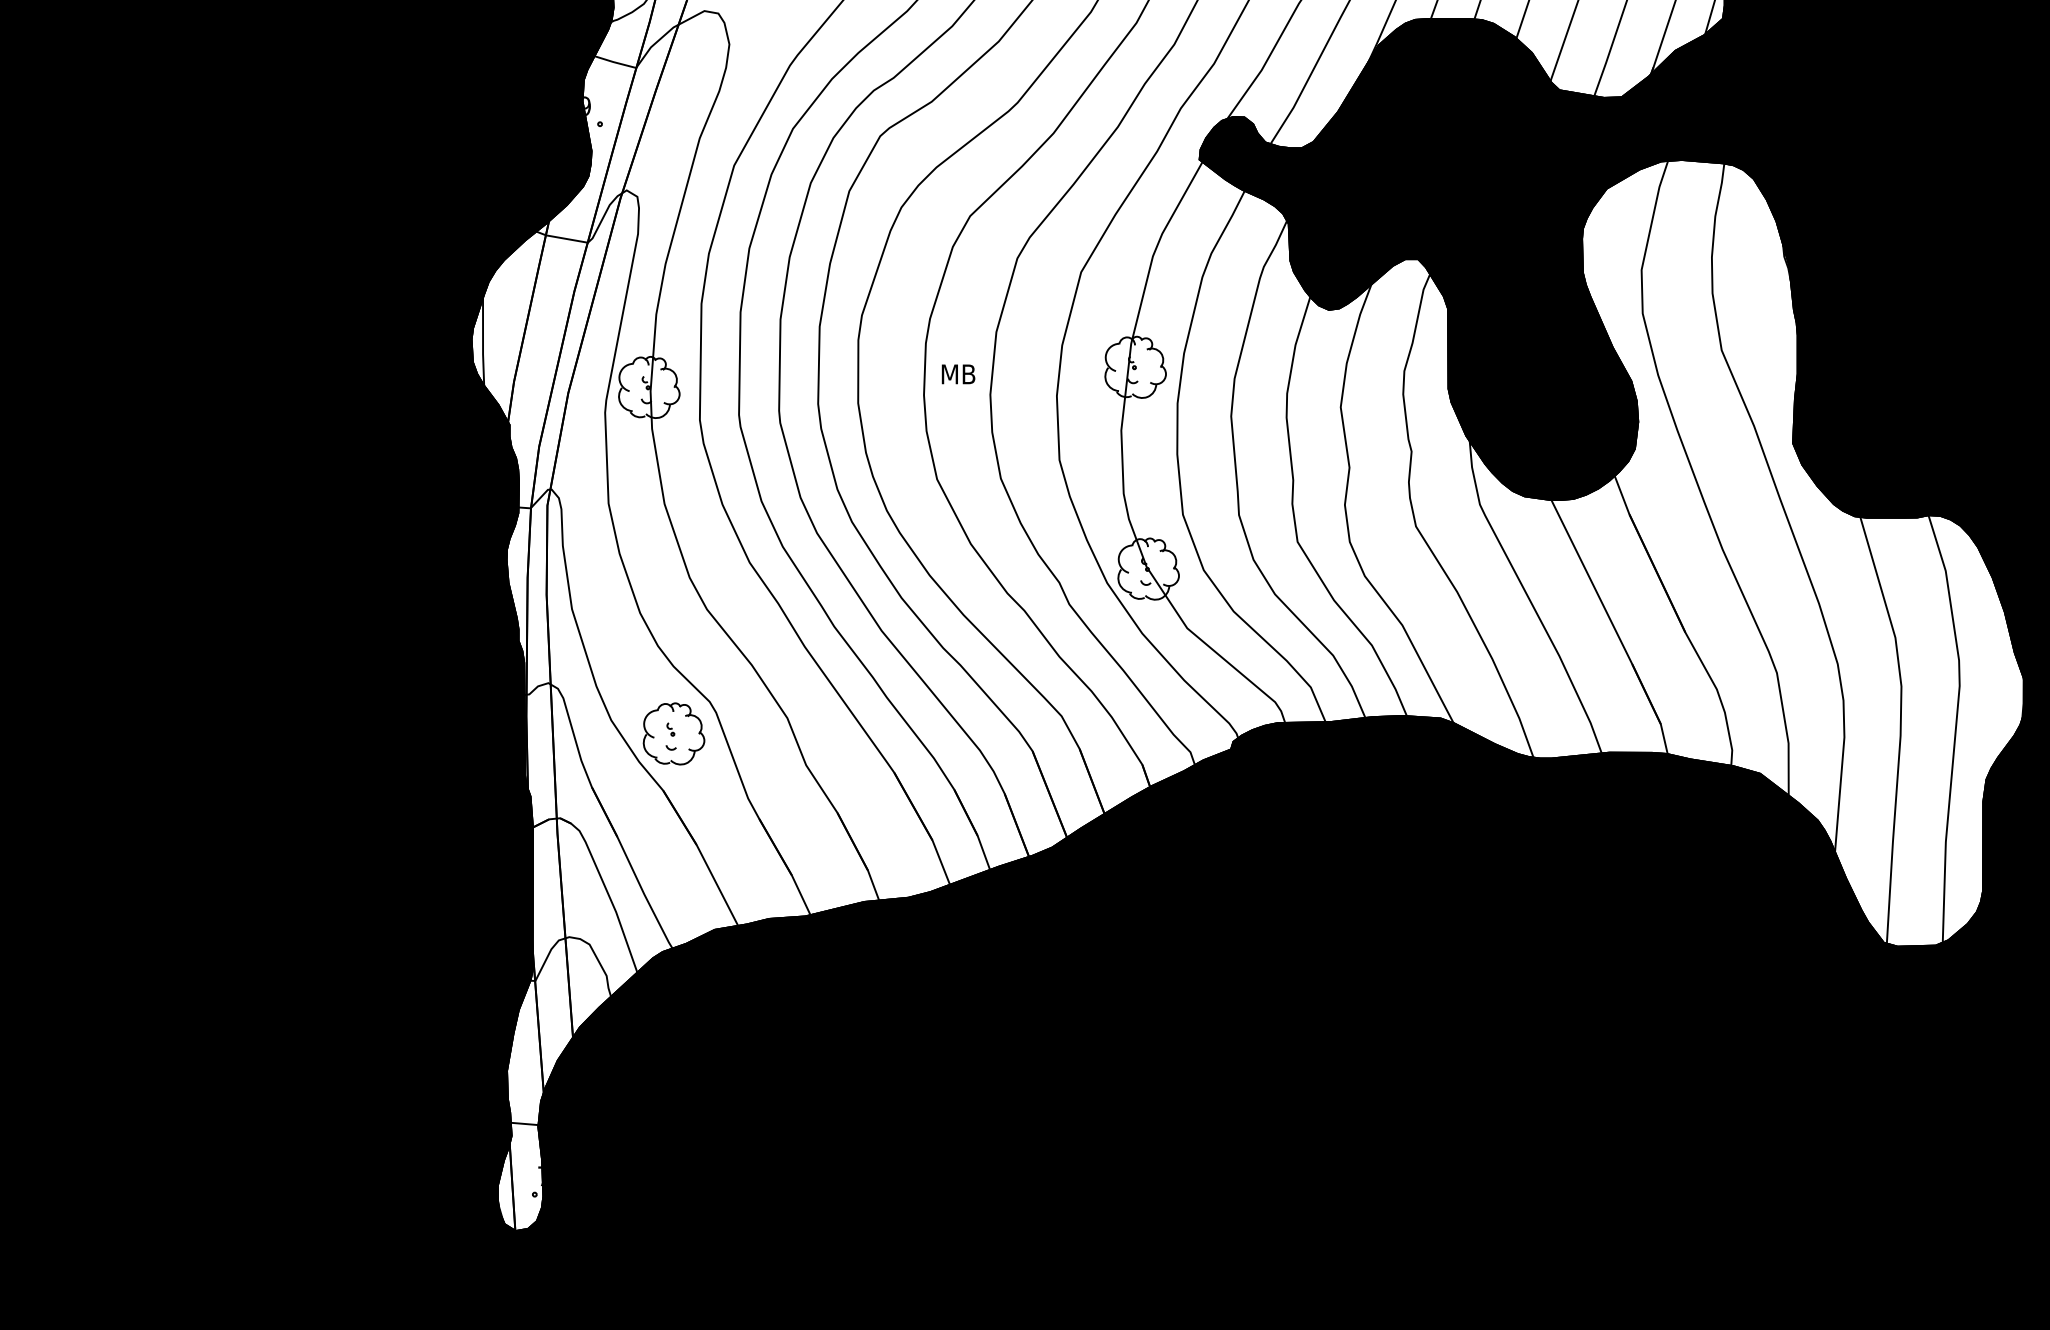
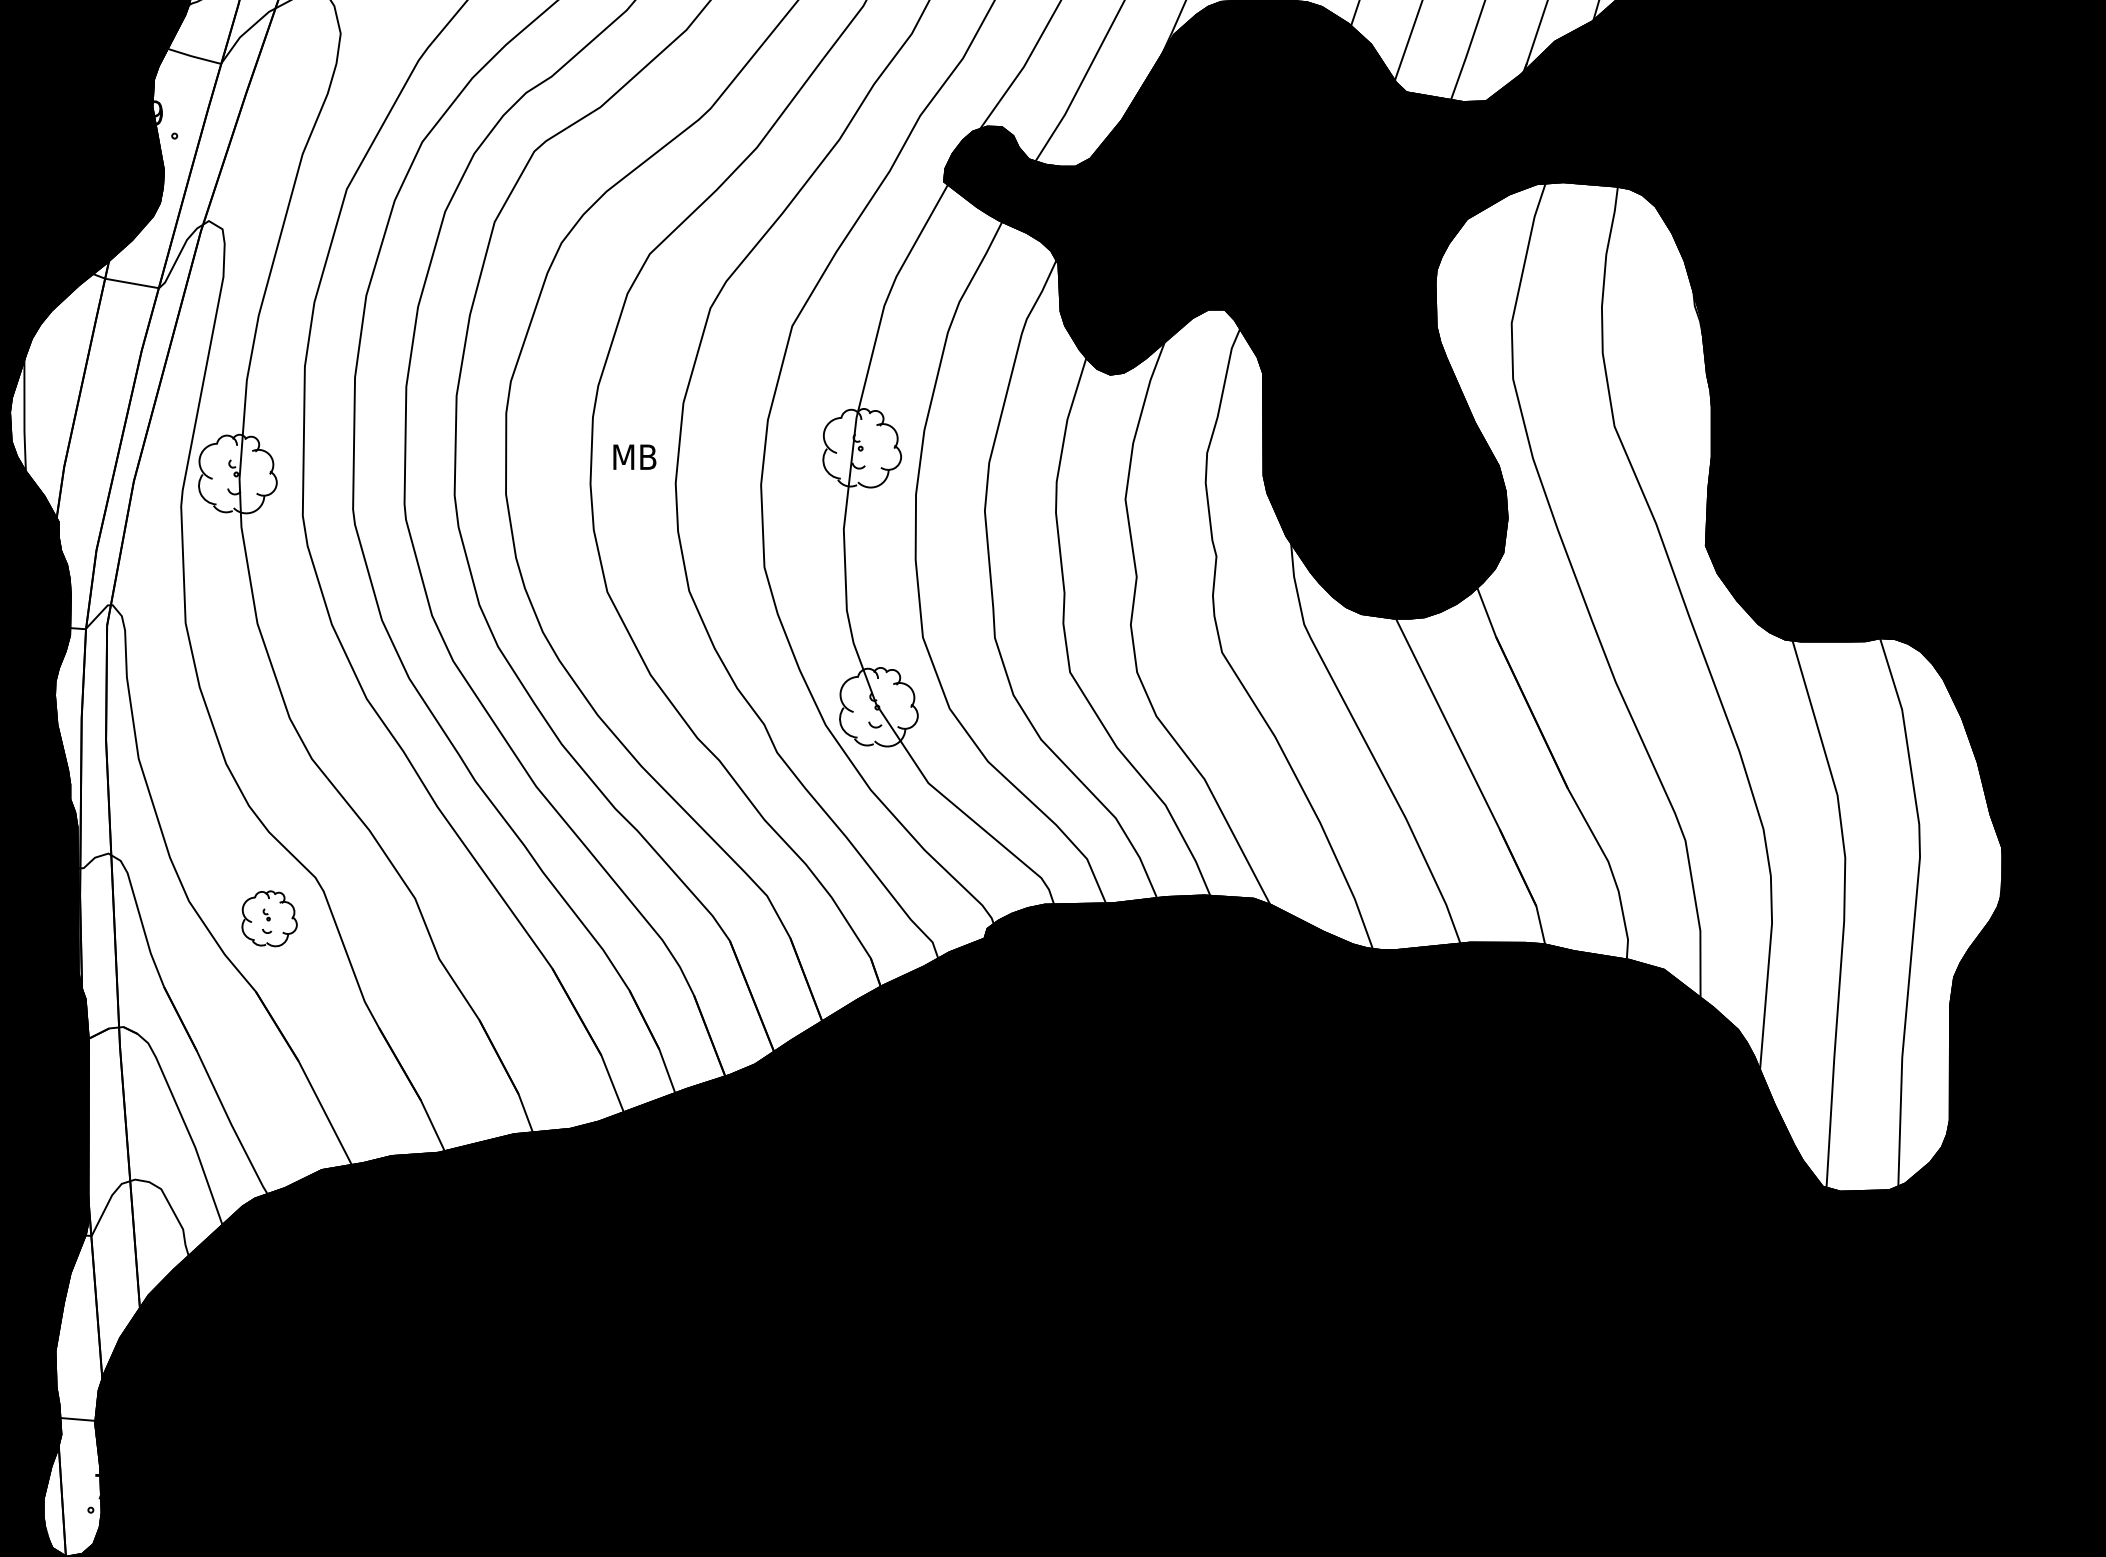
part: (673, 733) -> (268, 918), size x0.7

